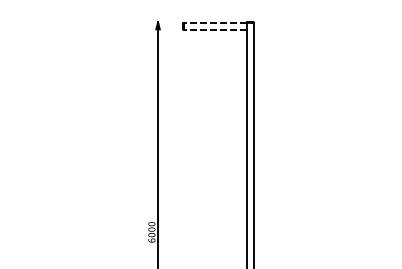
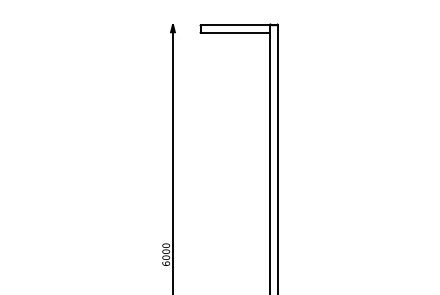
line: (215, 23) -> (235, 25), dashed -> solid
line: (215, 29) -> (235, 32), dashed -> solid

